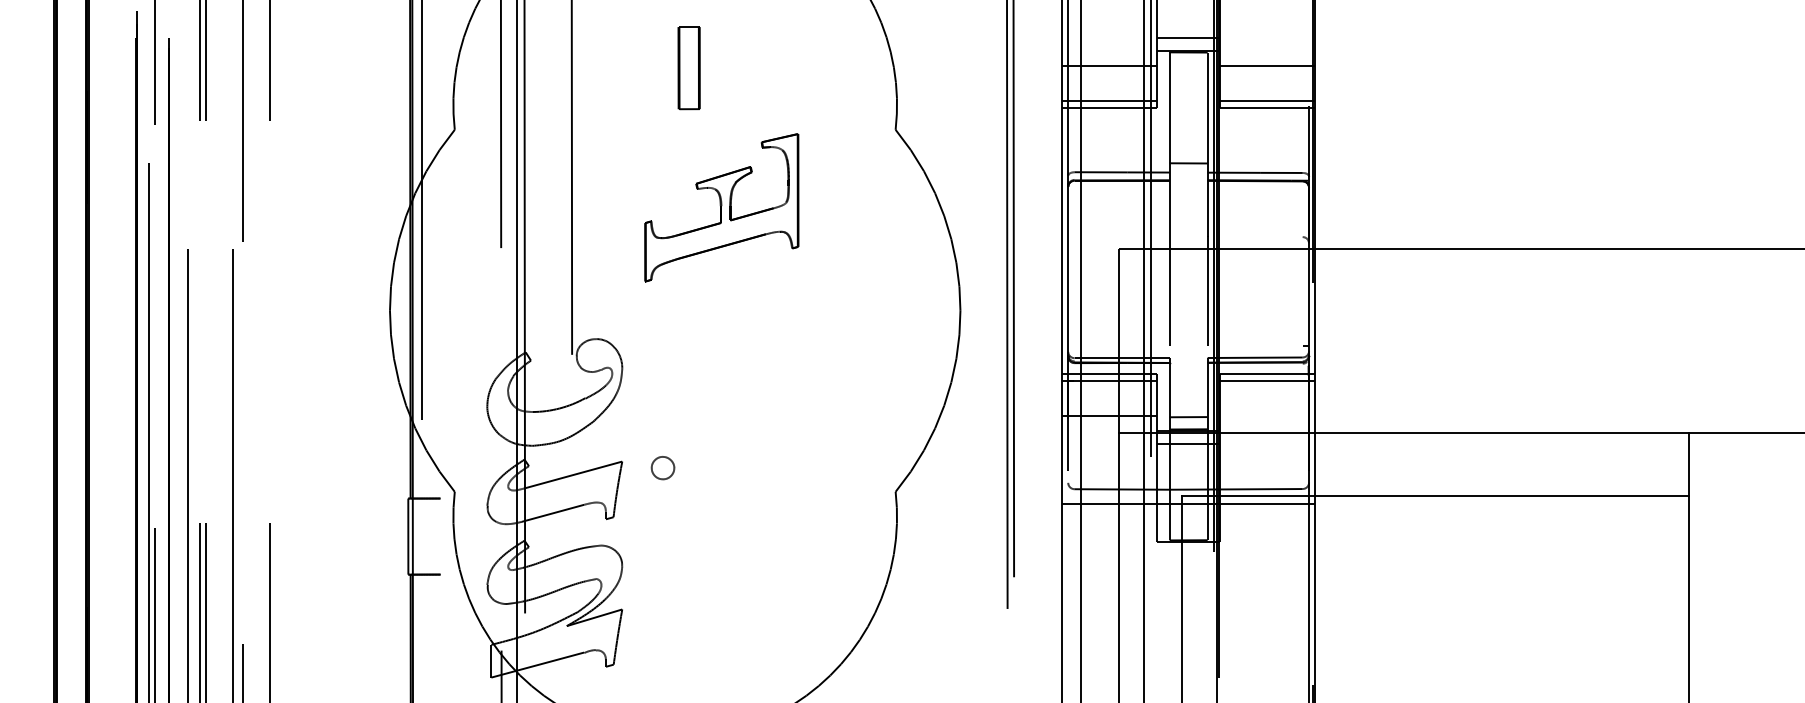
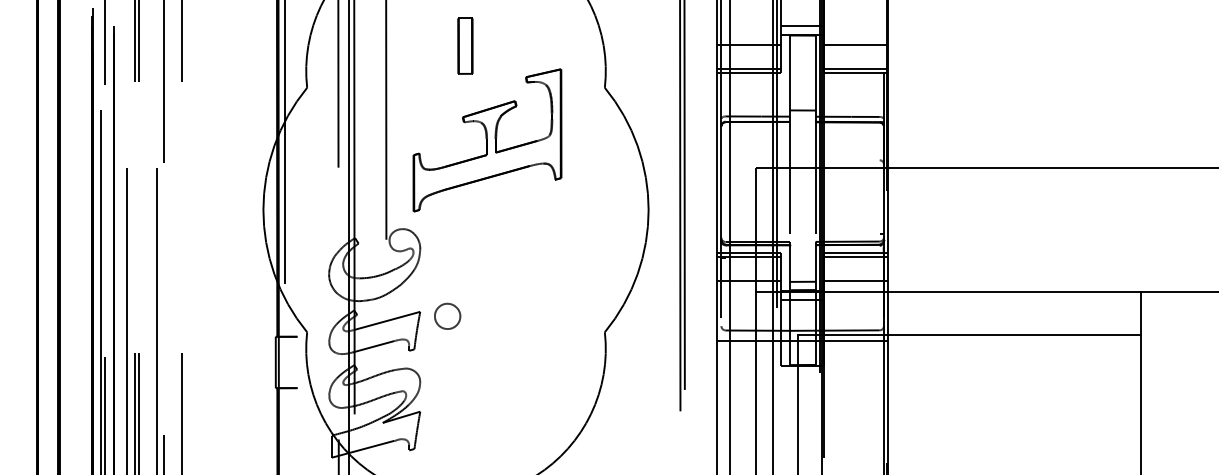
part: (721, 207) -> (487, 140), size x1.43
line: (1268, 416) -> (856, 281), added
part: (662, 467) -> (447, 315), size x1.67

